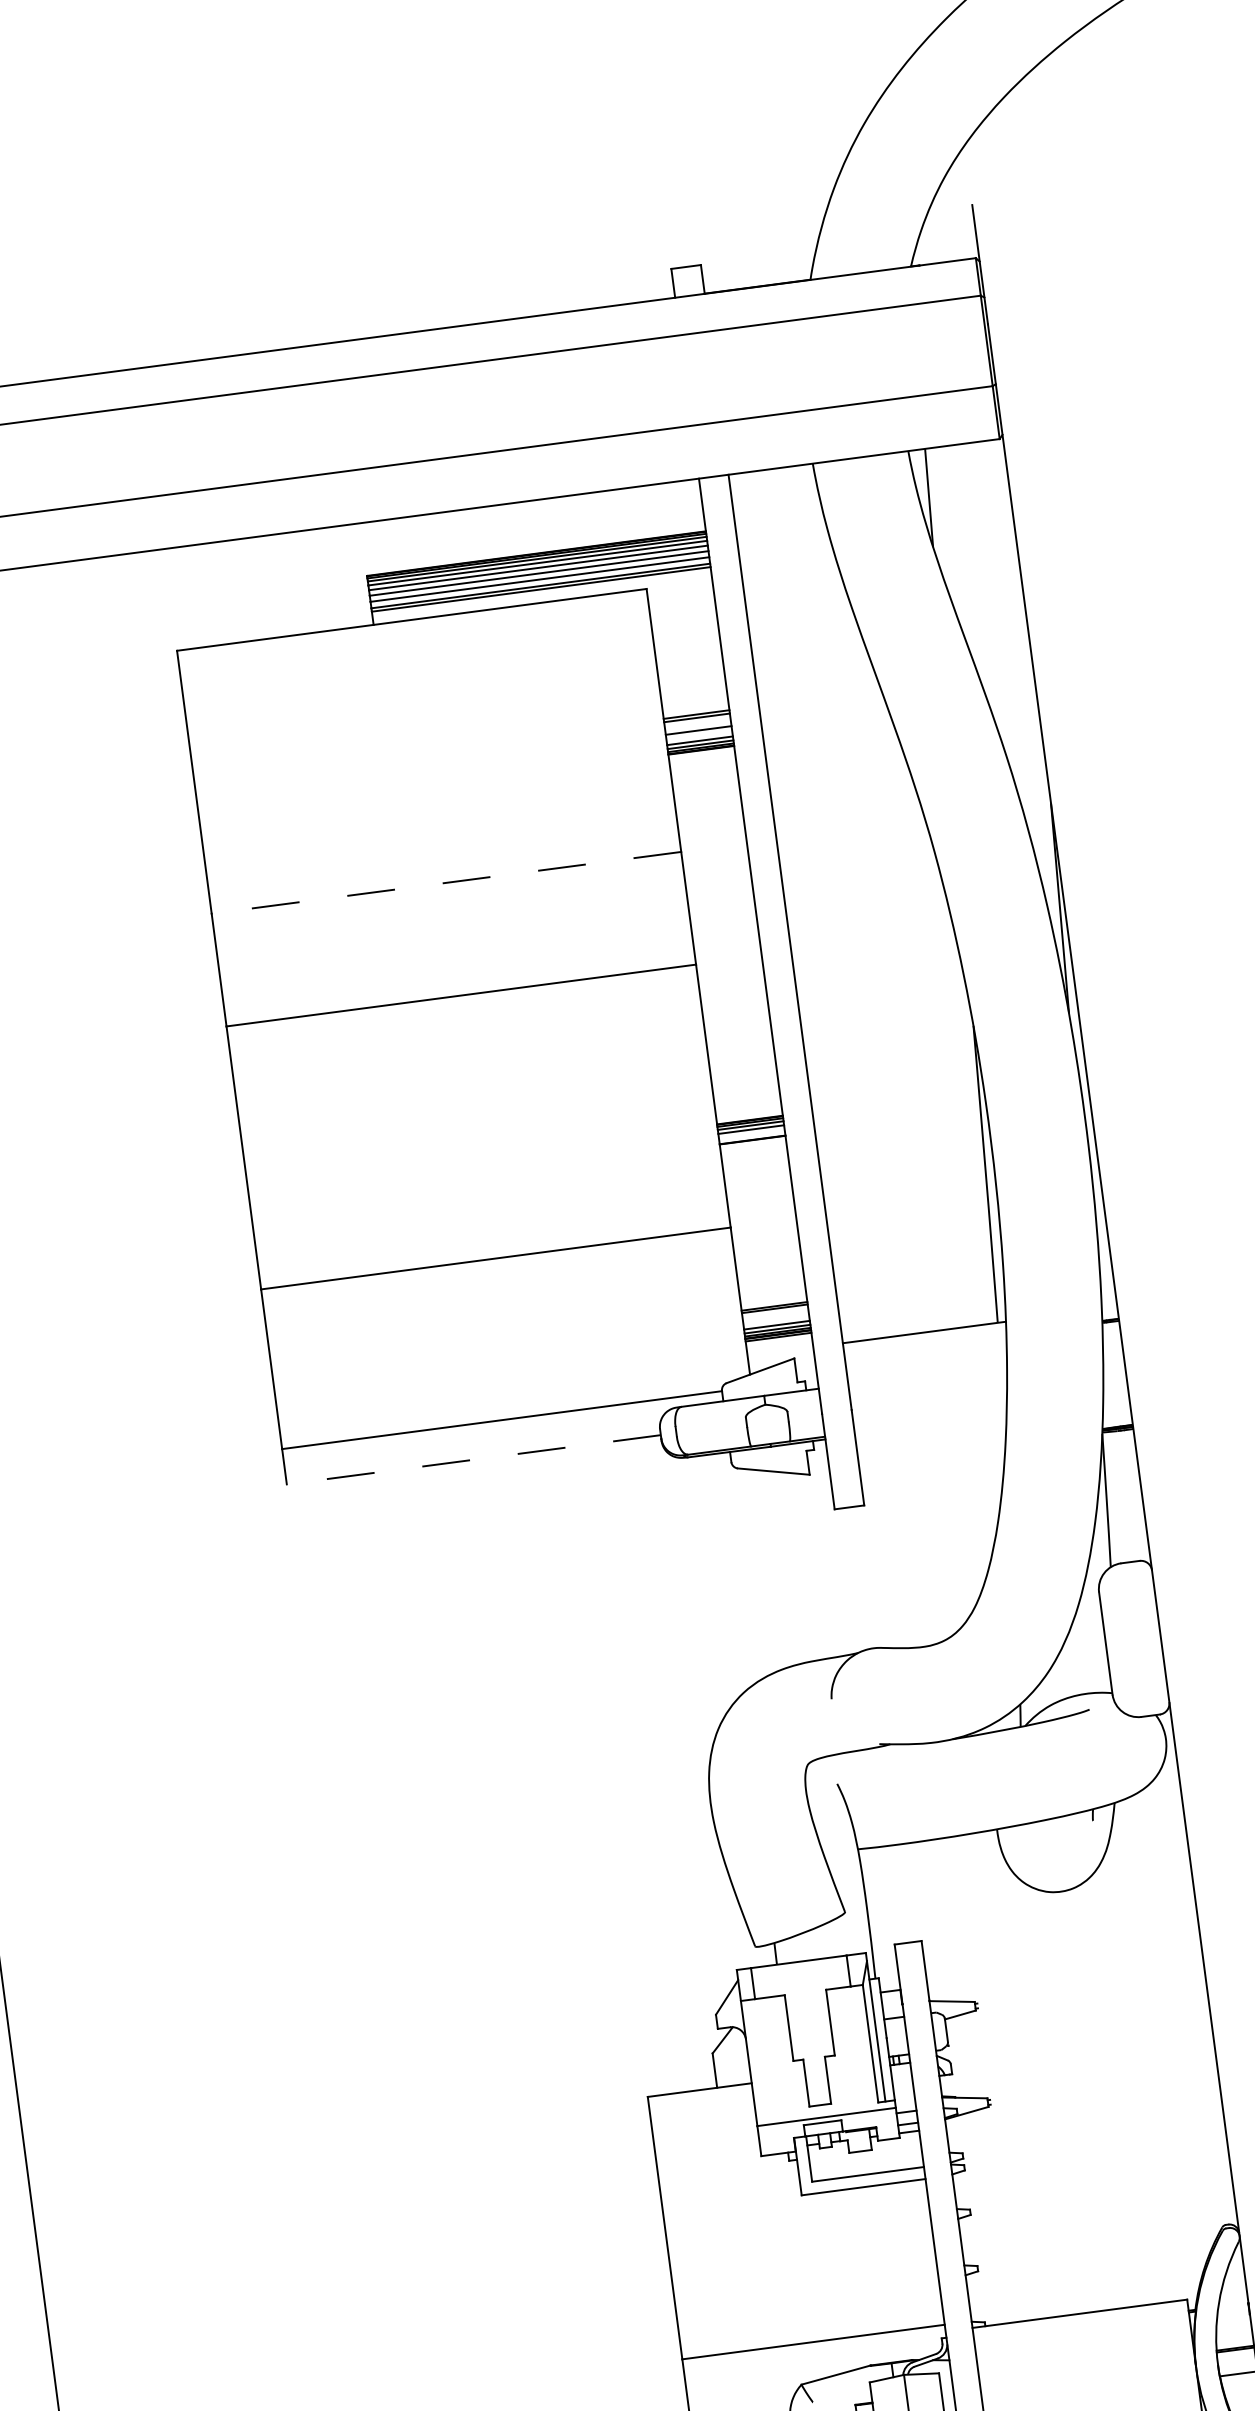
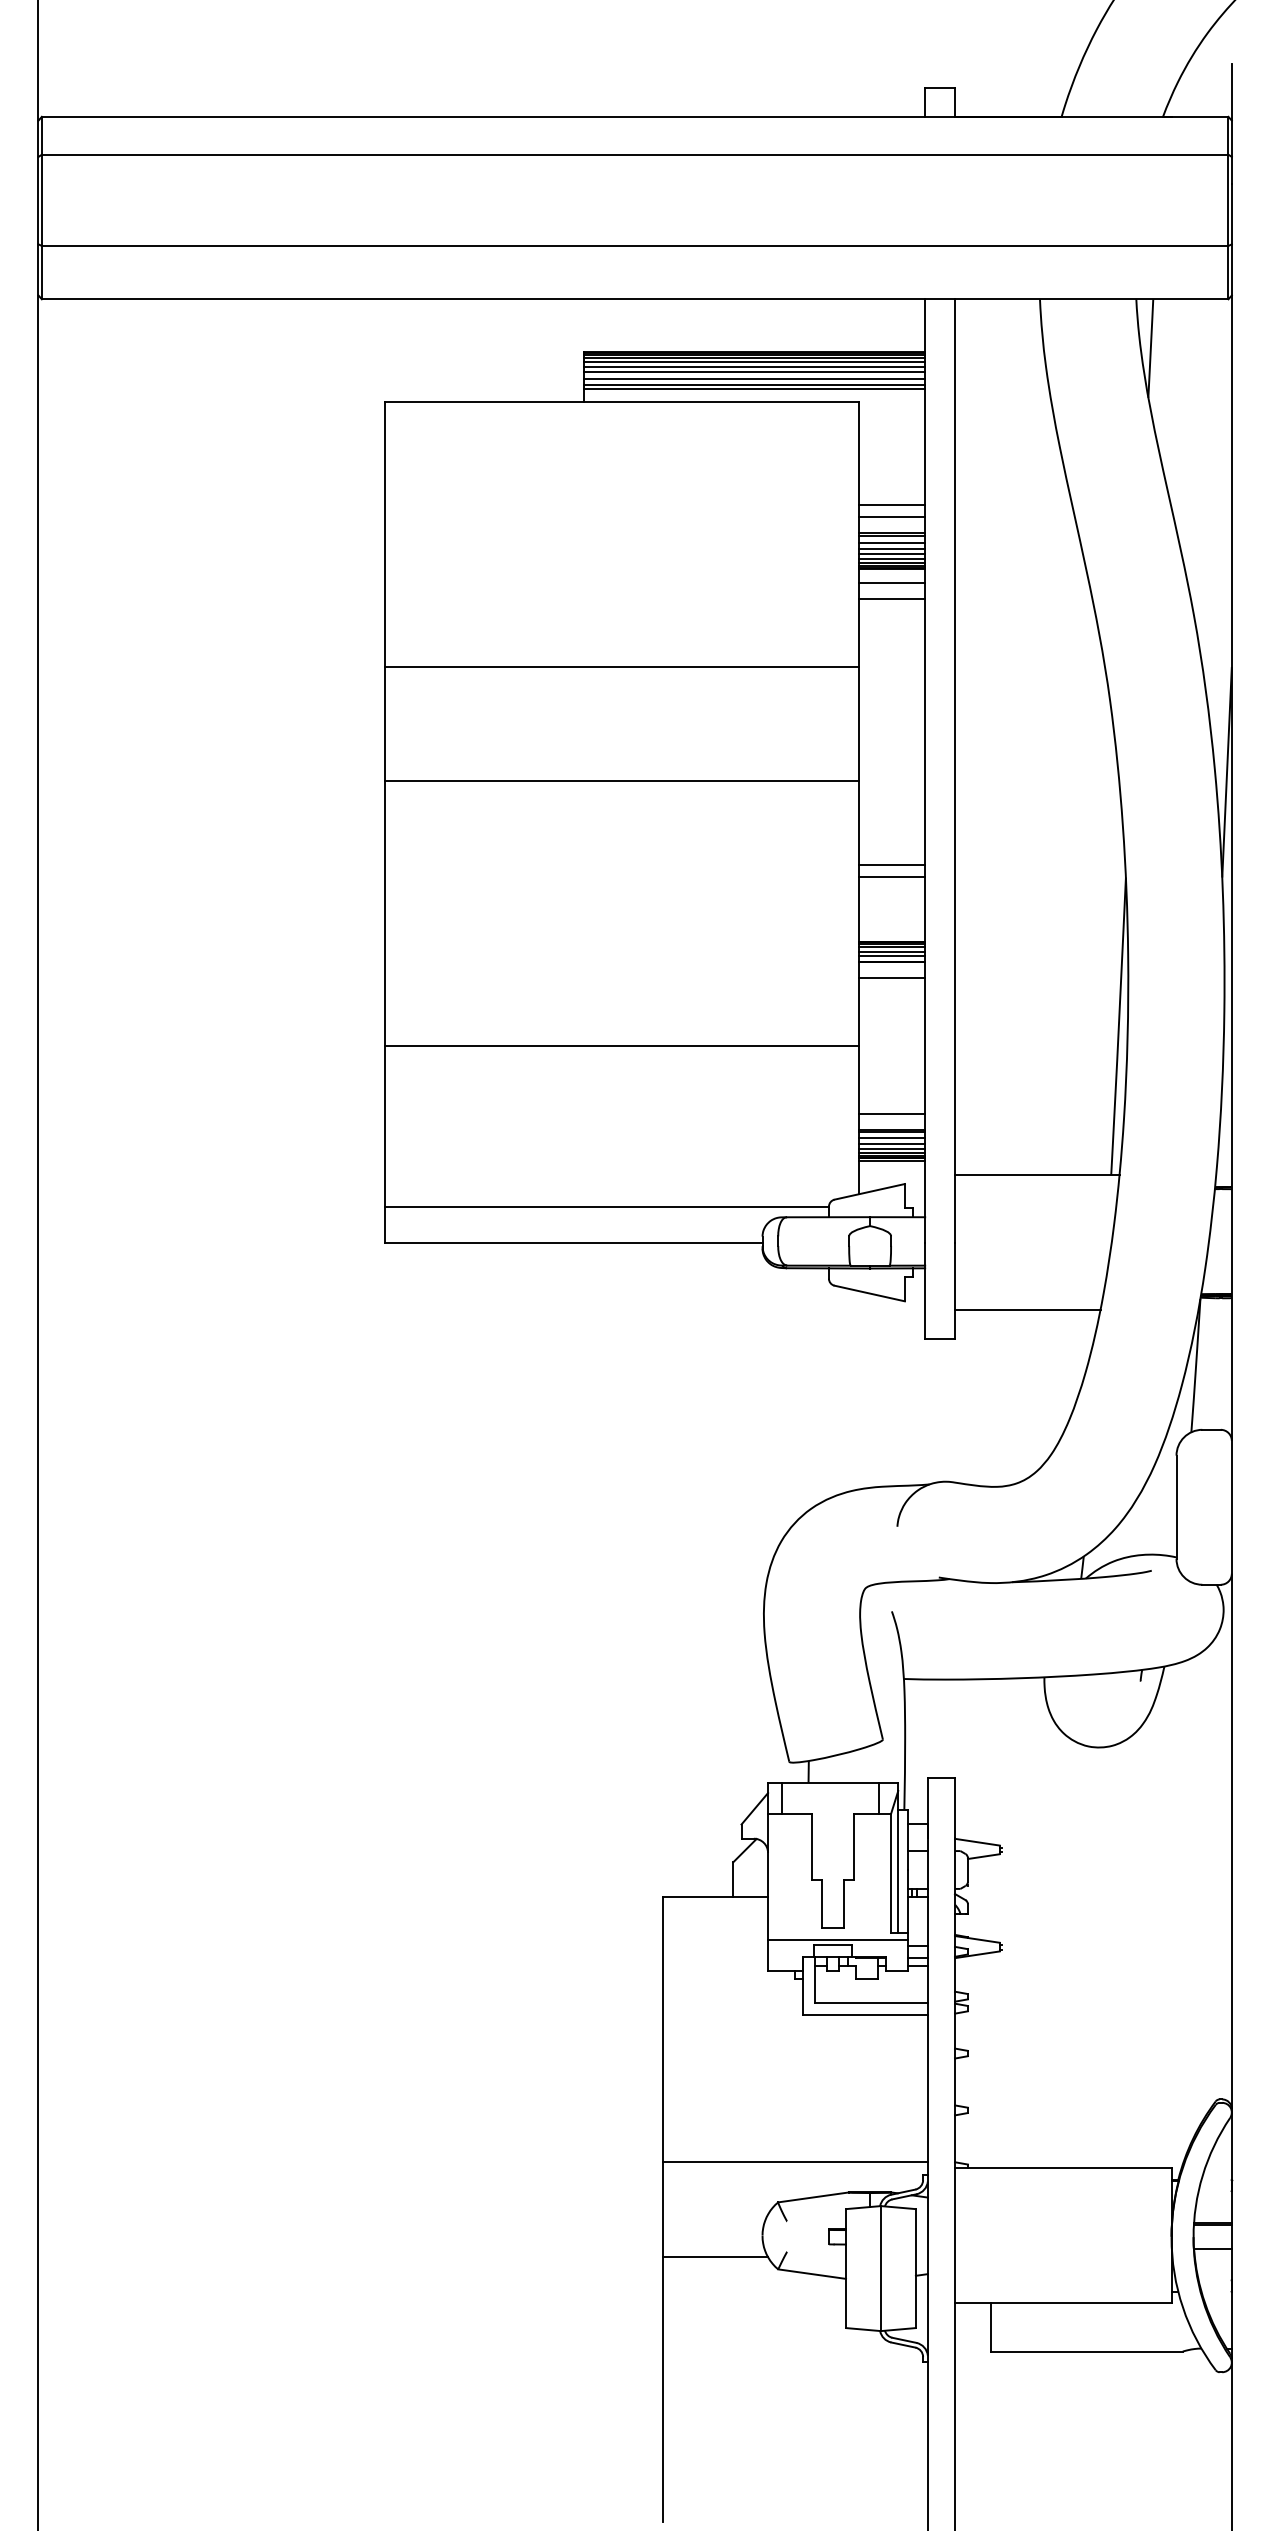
line: (692, 686) -> (891, 504), added
line: (693, 698) -> (891, 516), added
line: (697, 724) -> (891, 542), added
line: (698, 736) -> (891, 554), added
line: (702, 764) -> (891, 583), added
line: (704, 780) -> (891, 599), added
line: (446, 883) -> (622, 667), dashed -> solid
line: (739, 1043) -> (891, 864), added
line: (740, 1055) -> (891, 876), added
line: (751, 1134) -> (891, 956), added
line: (754, 1156) -> (891, 978), added
line: (771, 1290) -> (891, 1113), added
line: (775, 1315) -> (891, 1138), added
line: (775, 1320) -> (891, 1143), added
line: (473, 1459) -> (573, 1242), dashed -> solid
line: (932, 1467) -> (1027, 1310), added

